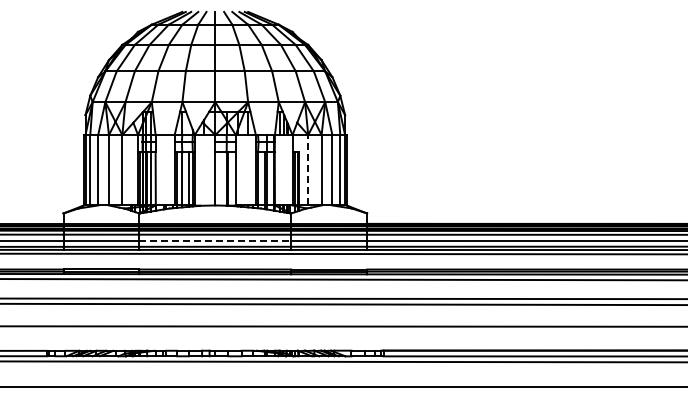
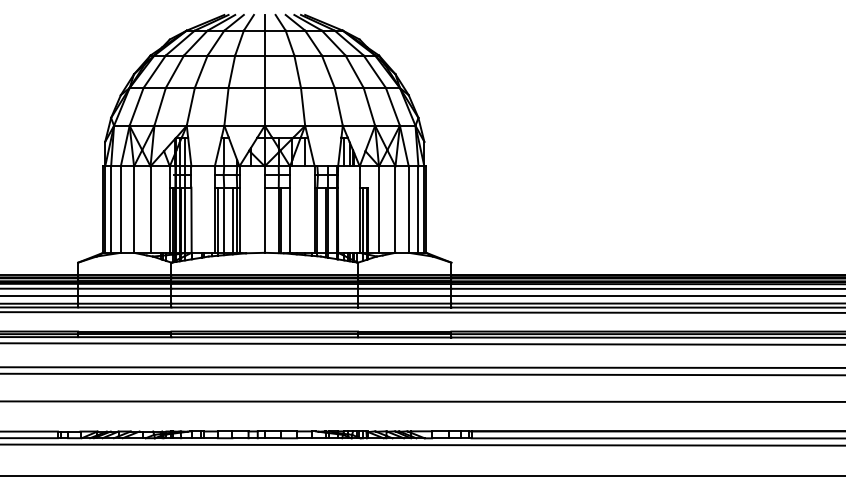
line: (308, 169) -> (379, 208), dashed -> solid
line: (215, 240) -> (265, 295), dashed -> solid

